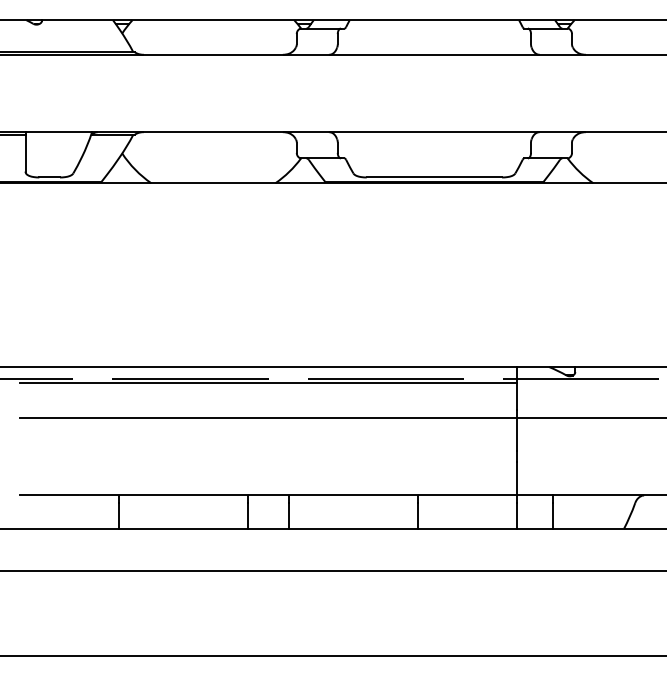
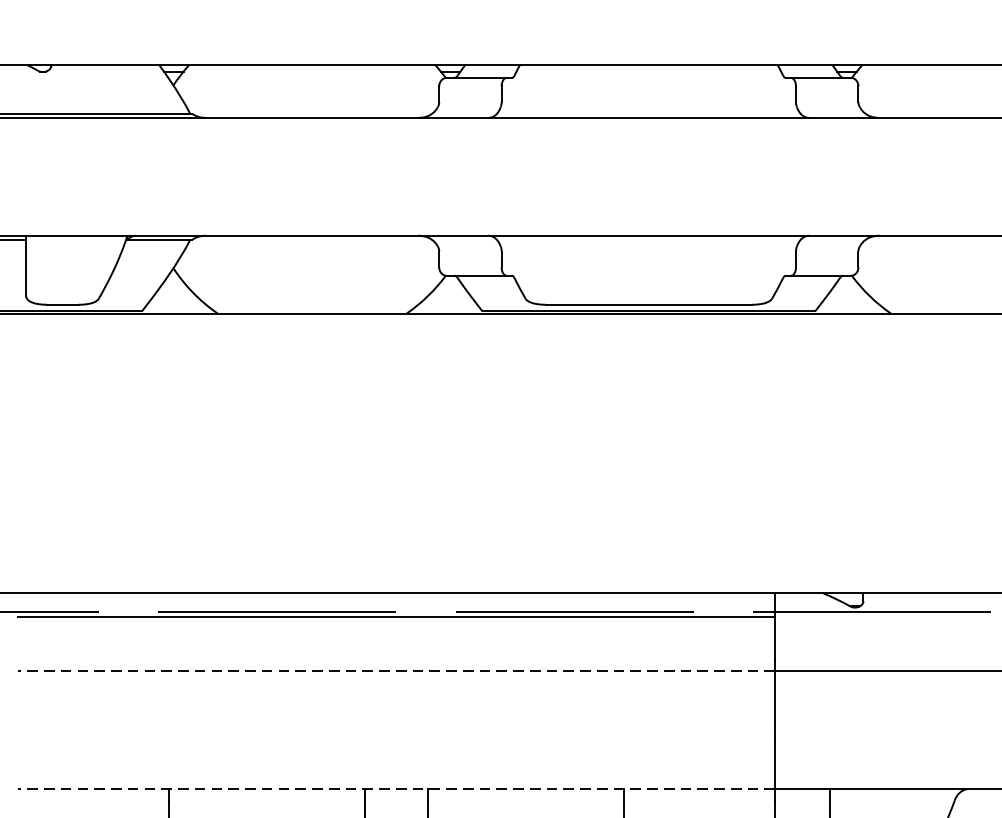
line: (268, 418) -> (396, 671), solid -> dashed
line: (268, 495) -> (396, 789), solid -> dashed

